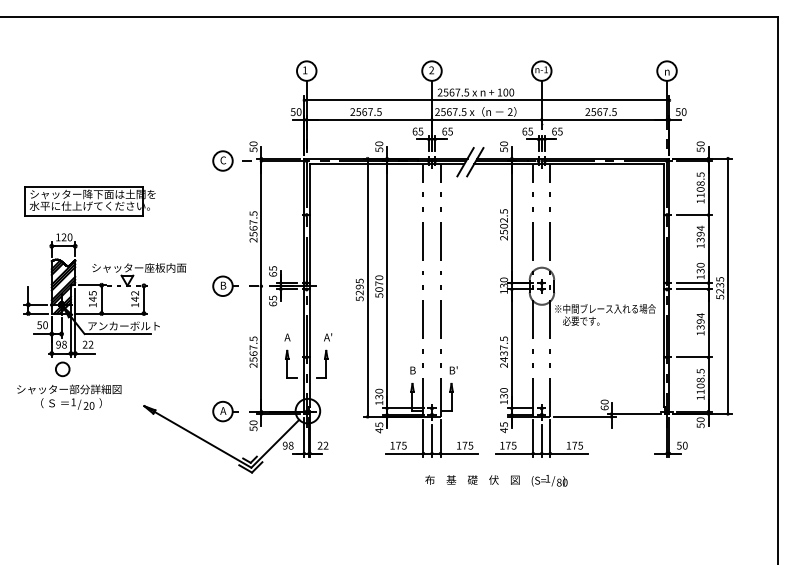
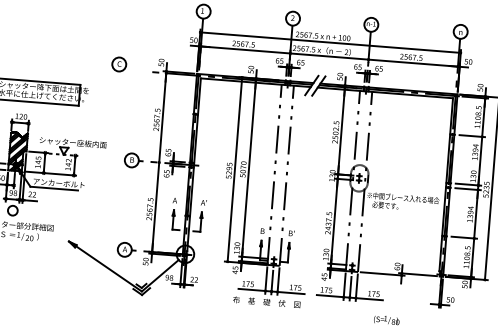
part: (222, 160) -> (118, 64), moved
text: (472, 479) -> (266, 301), moved
text: (549, 480) -> (386, 319), moved

